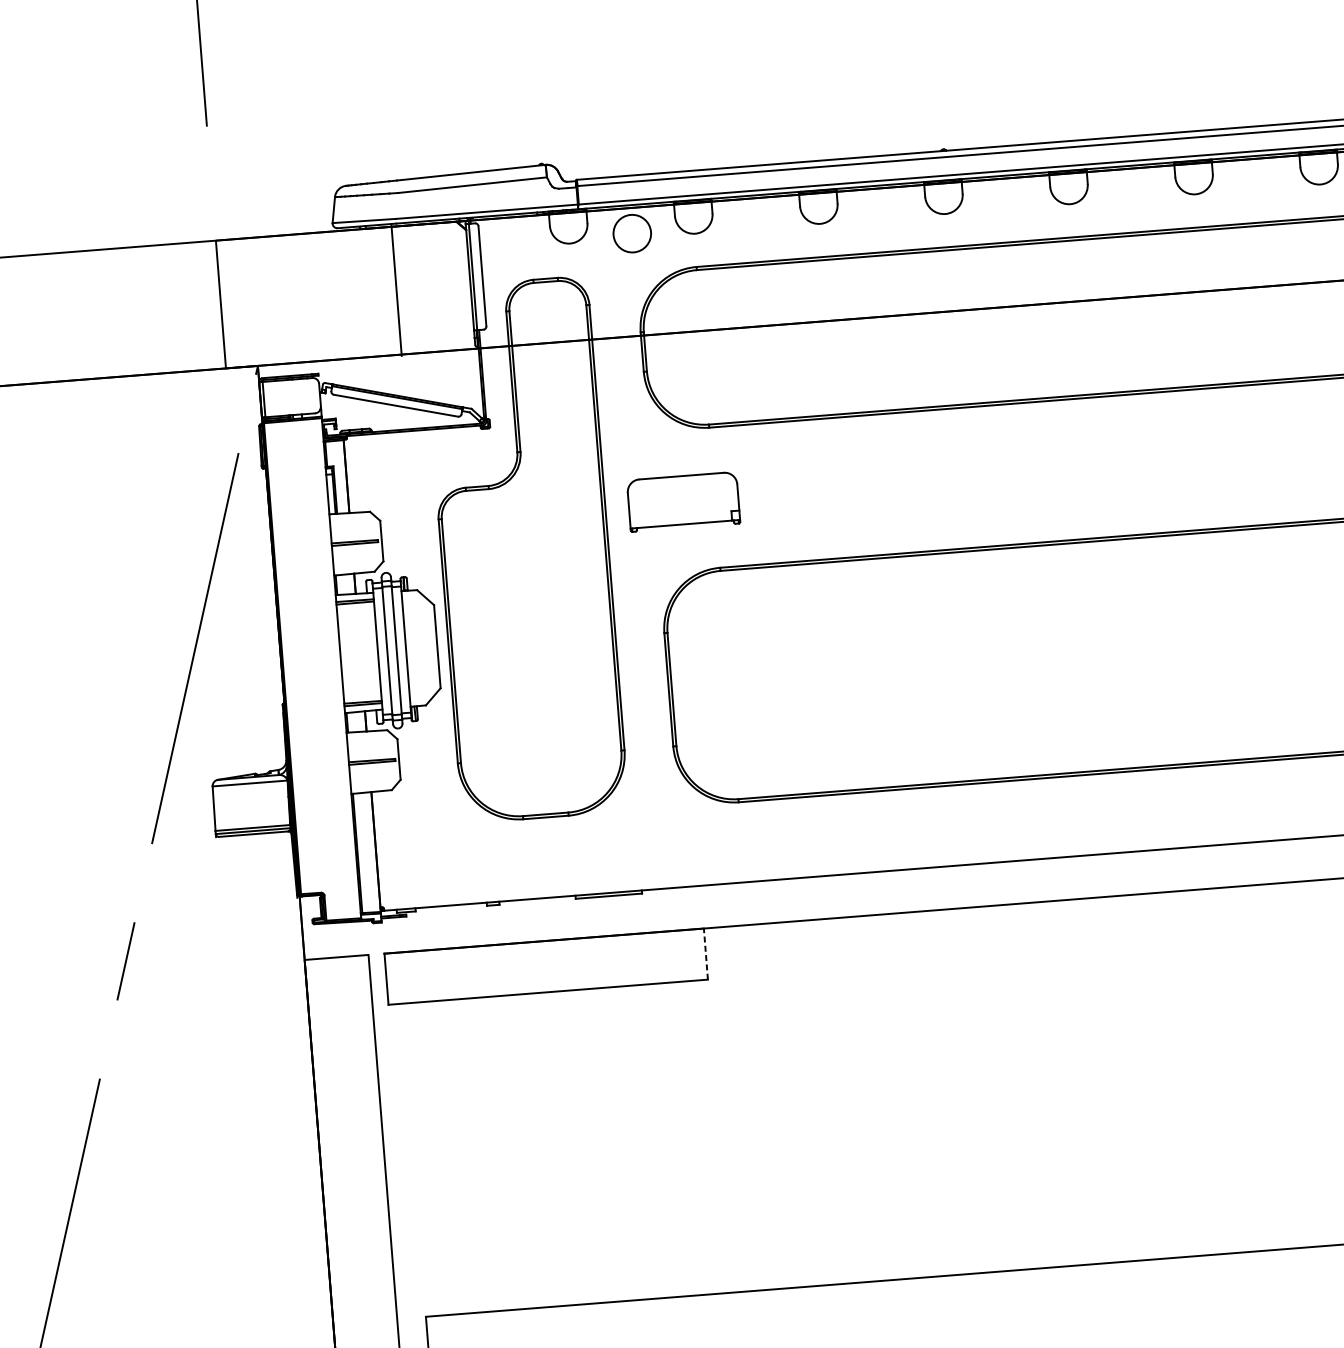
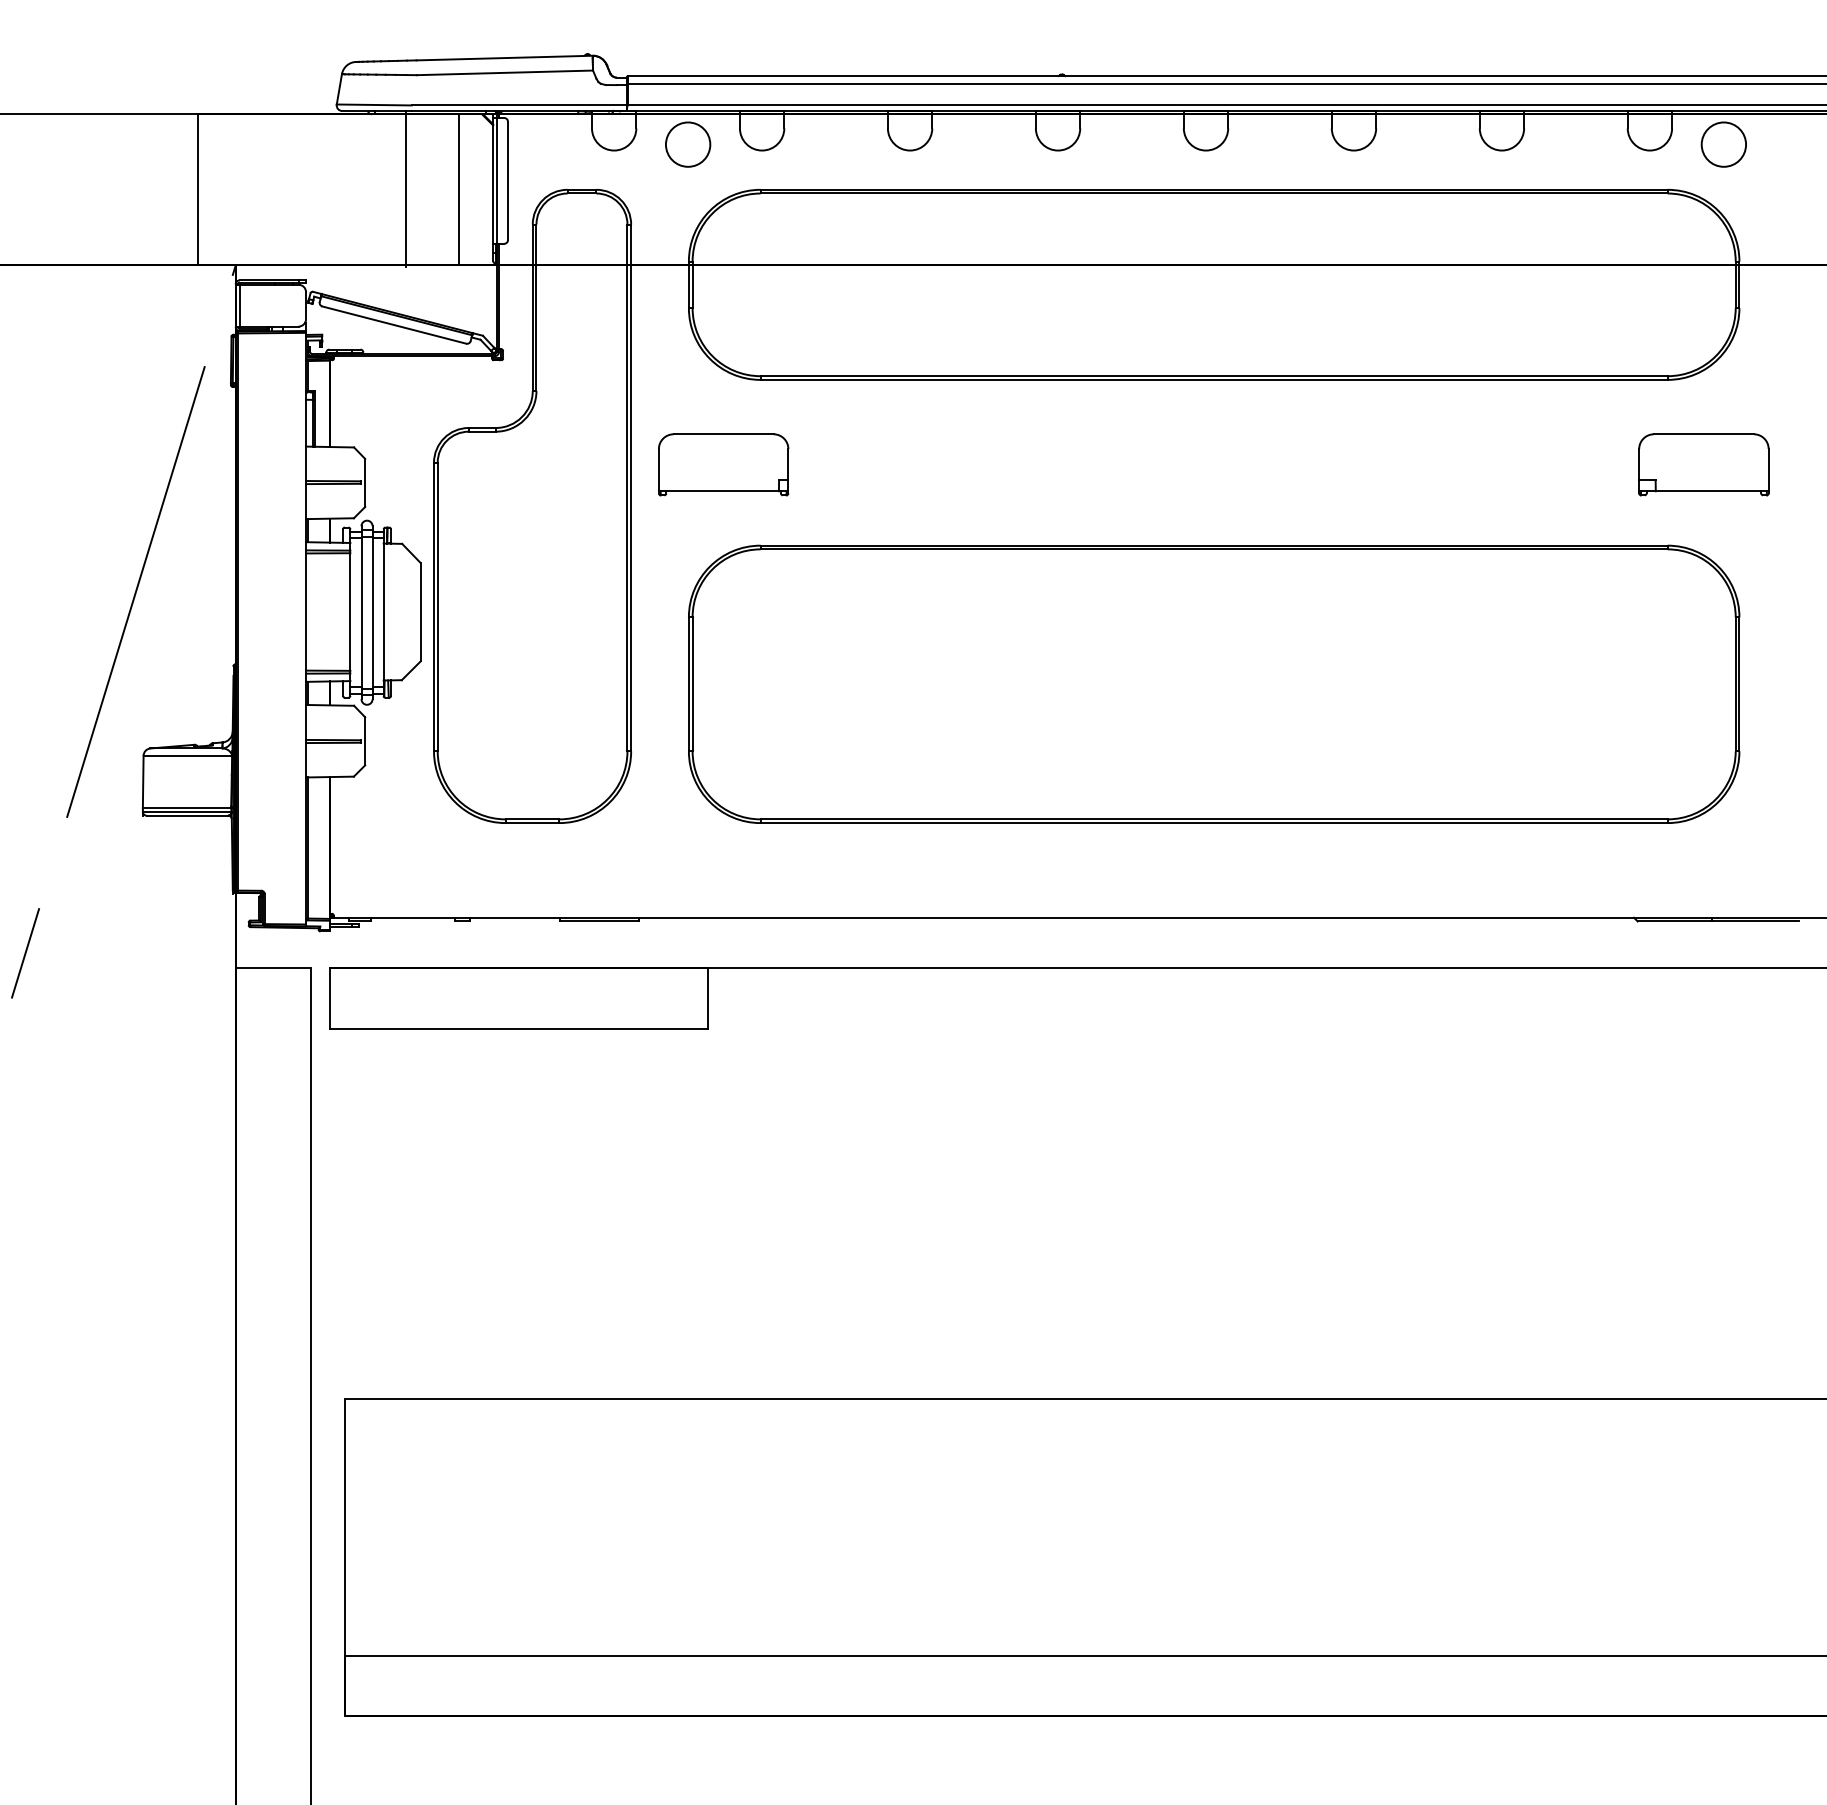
line: (441, 286) -> (458, 189), added
line: (706, 954) -> (708, 998), dashed -> solid

